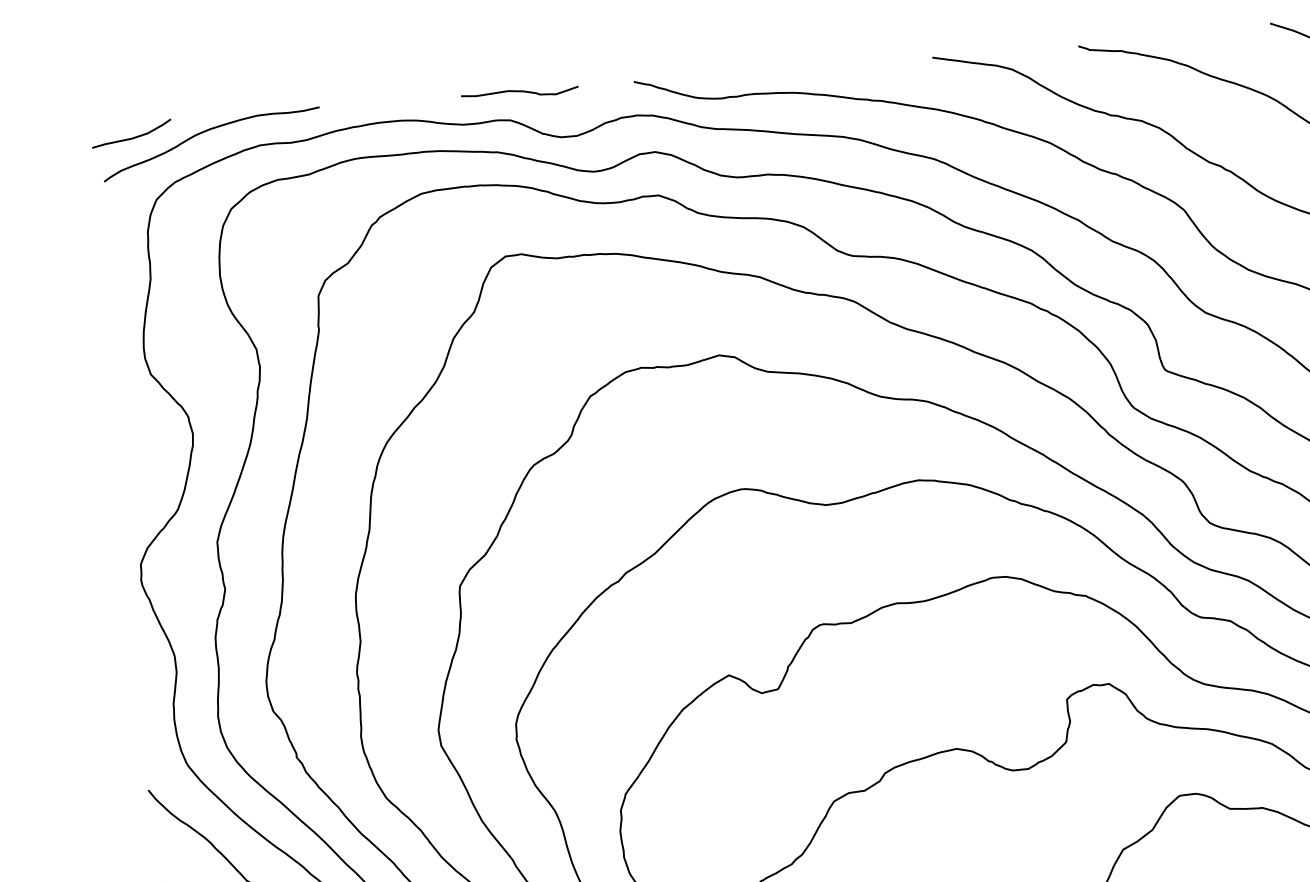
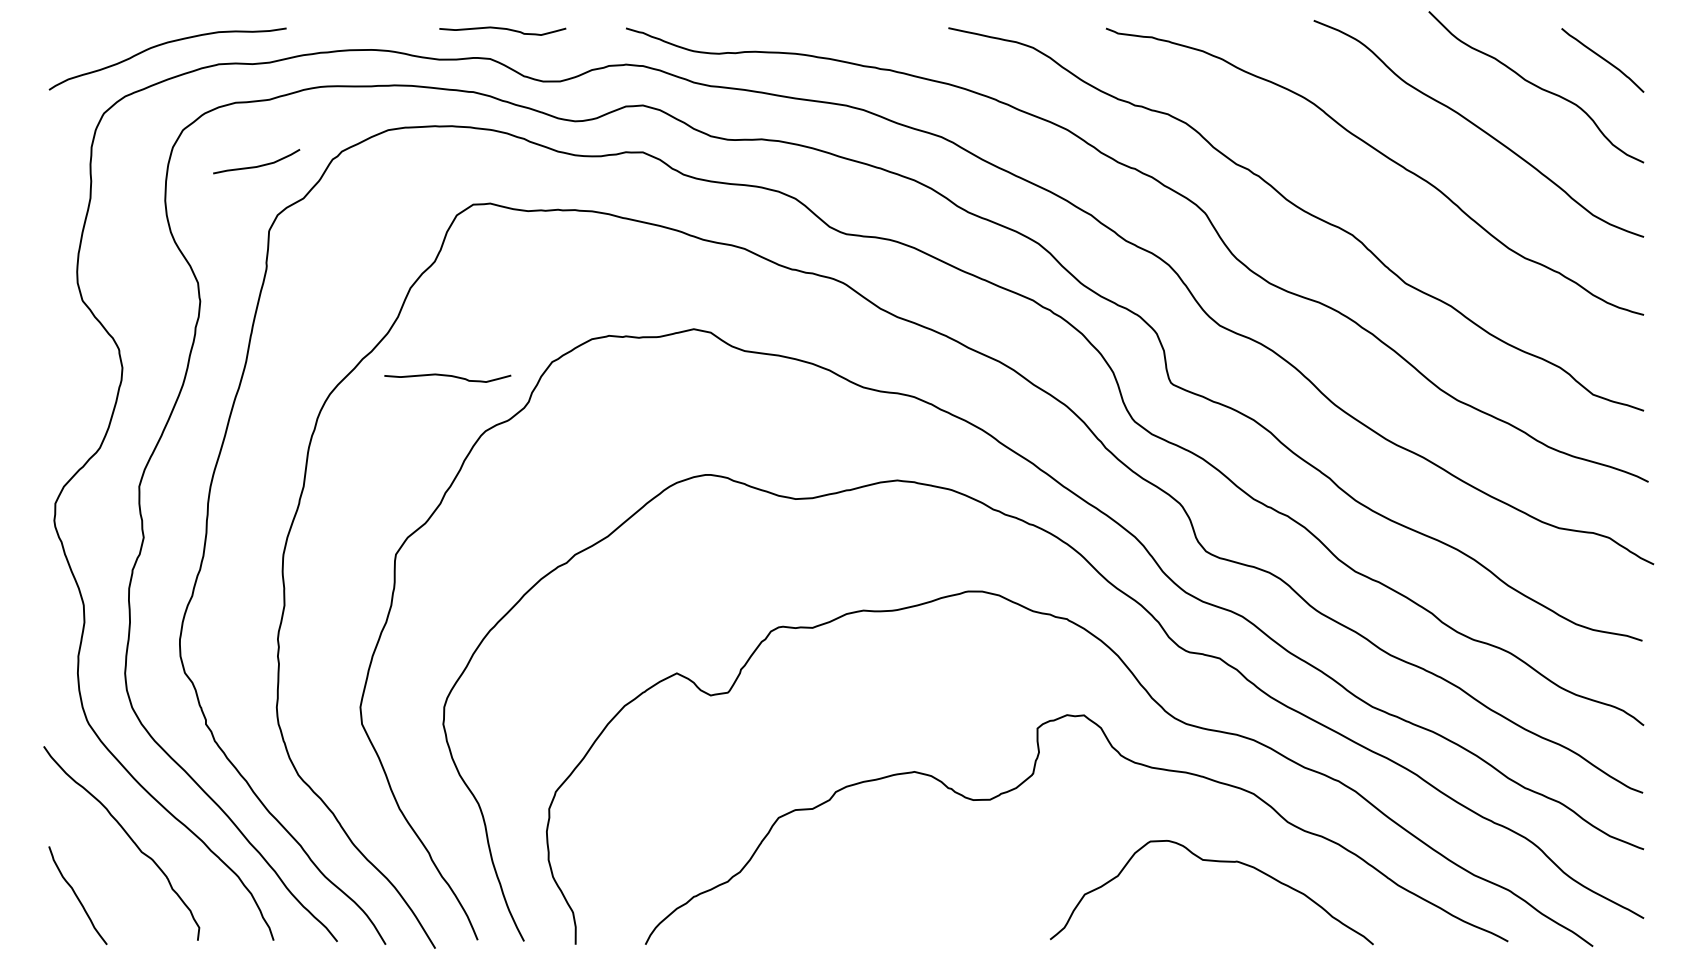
curve: (132, 137) -> (257, 165), moved
curve: (494, 417) -> (447, 376), added

